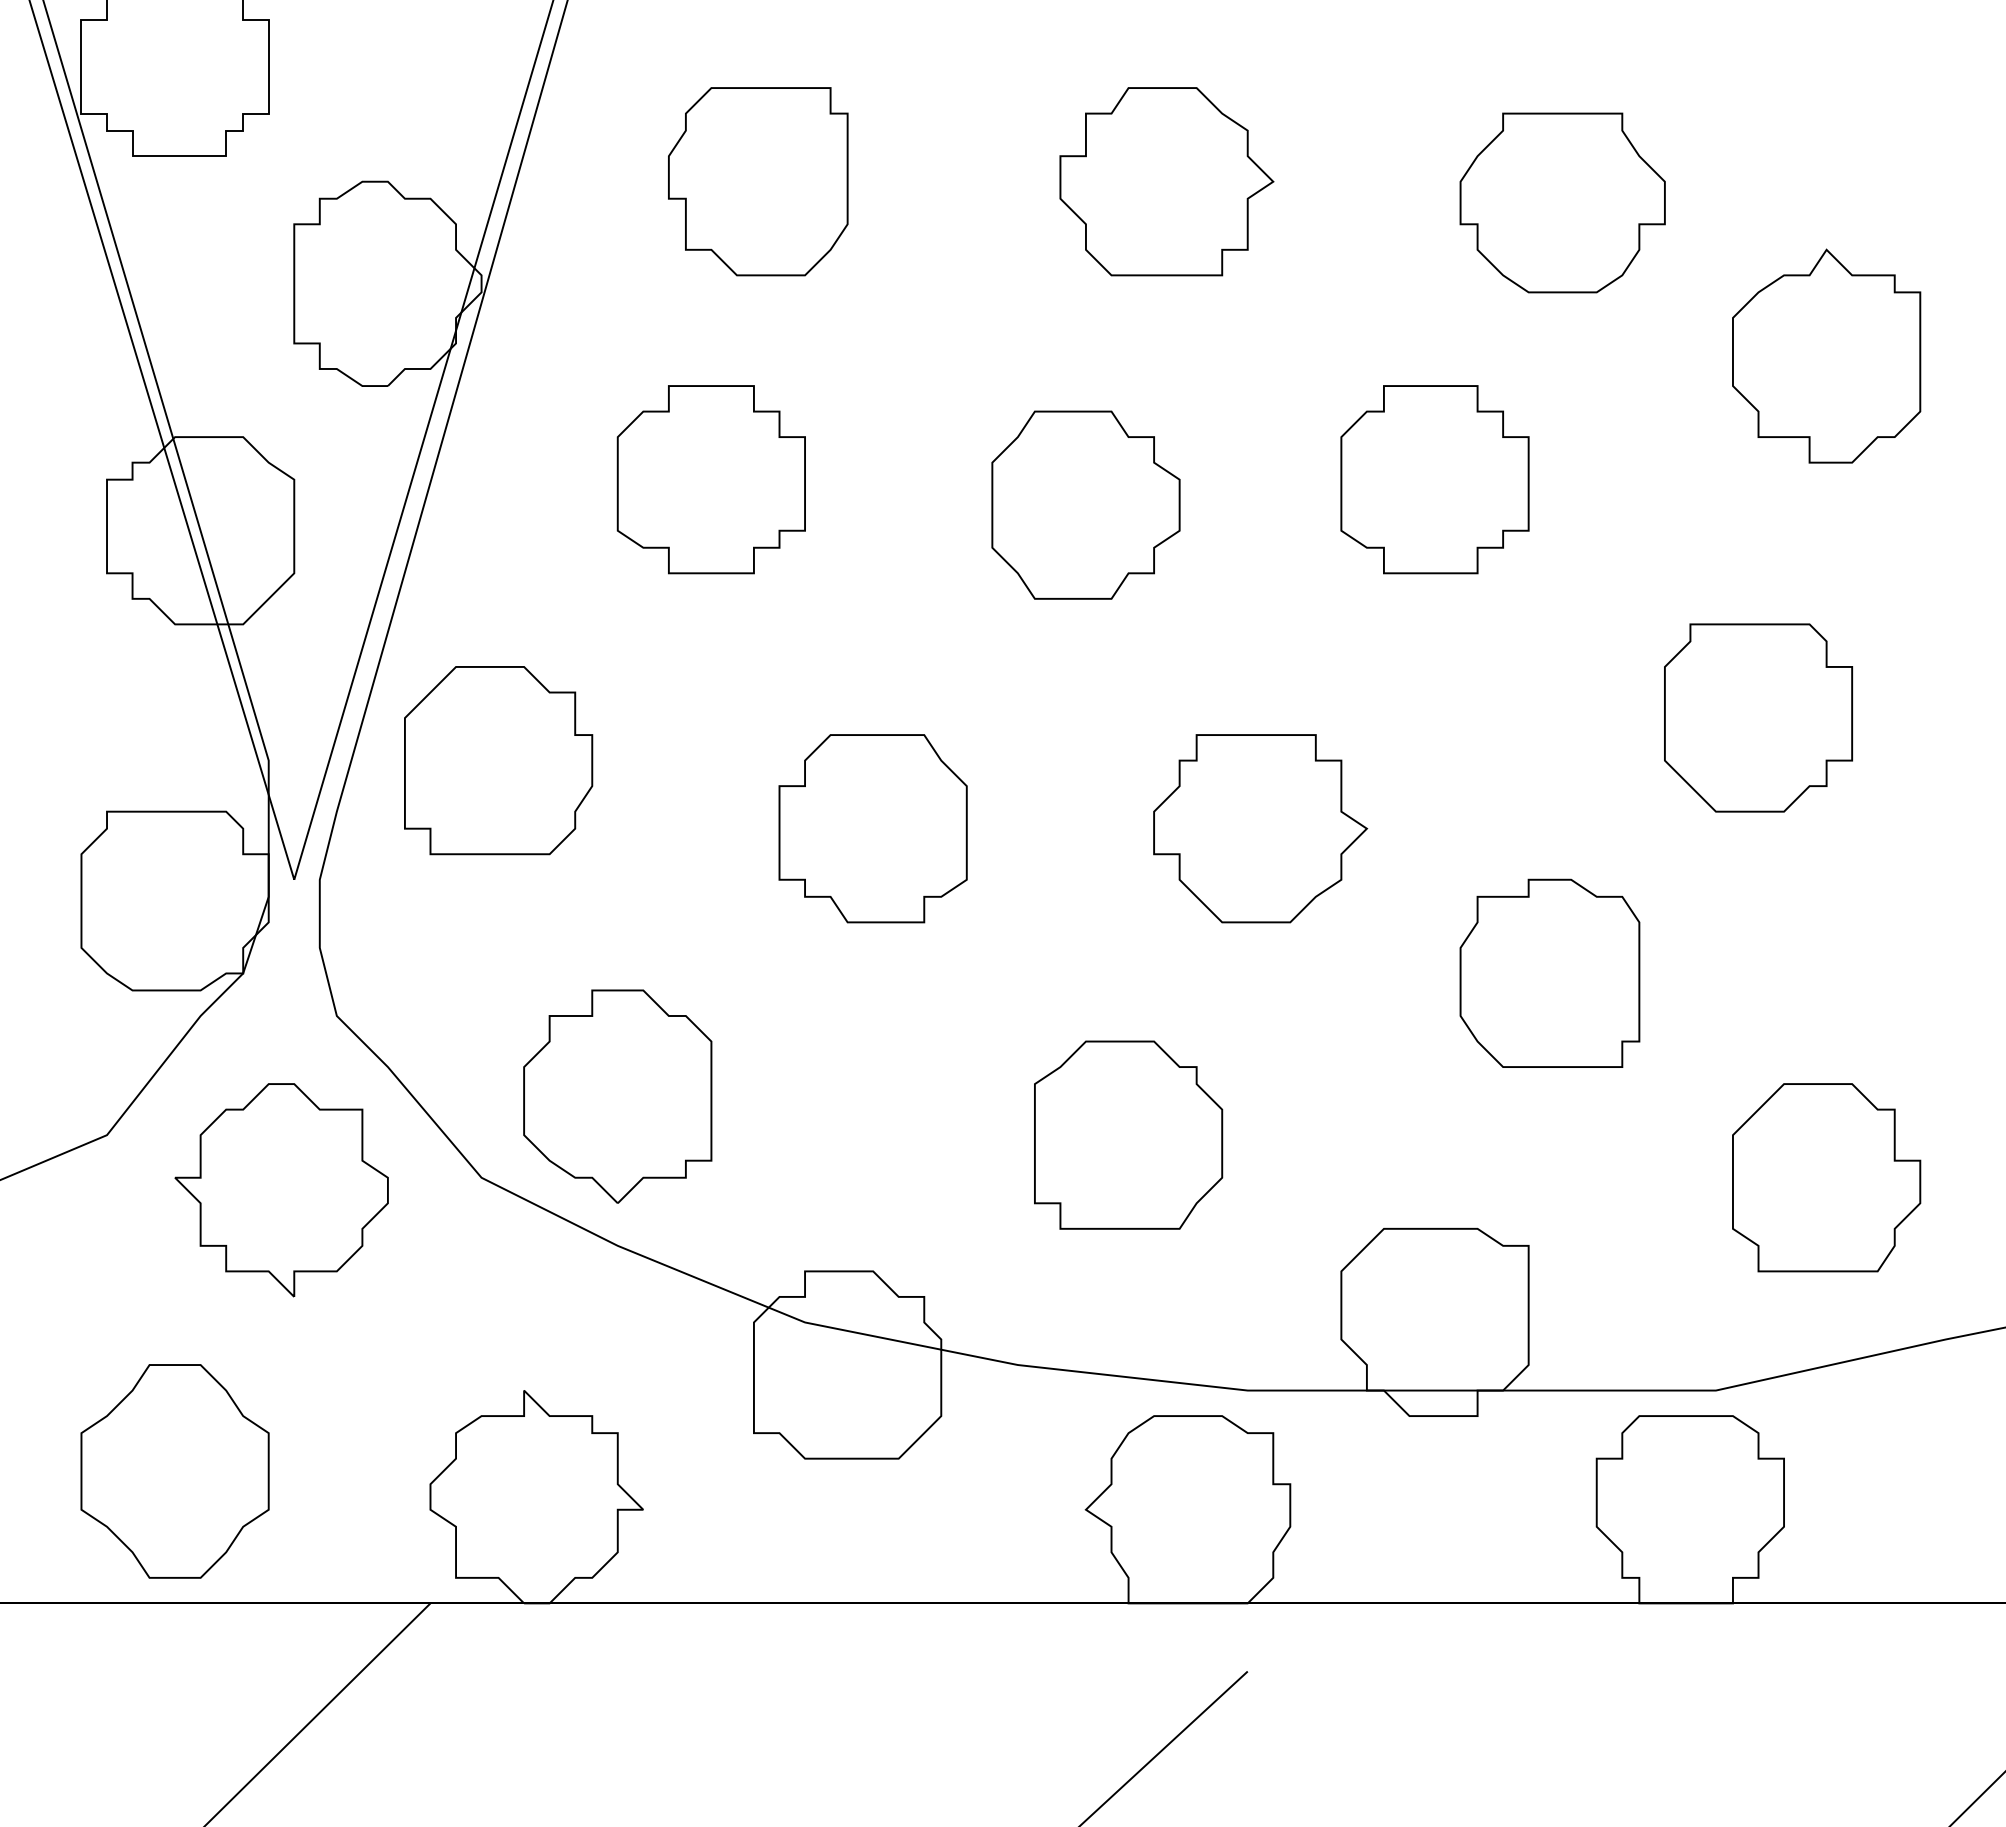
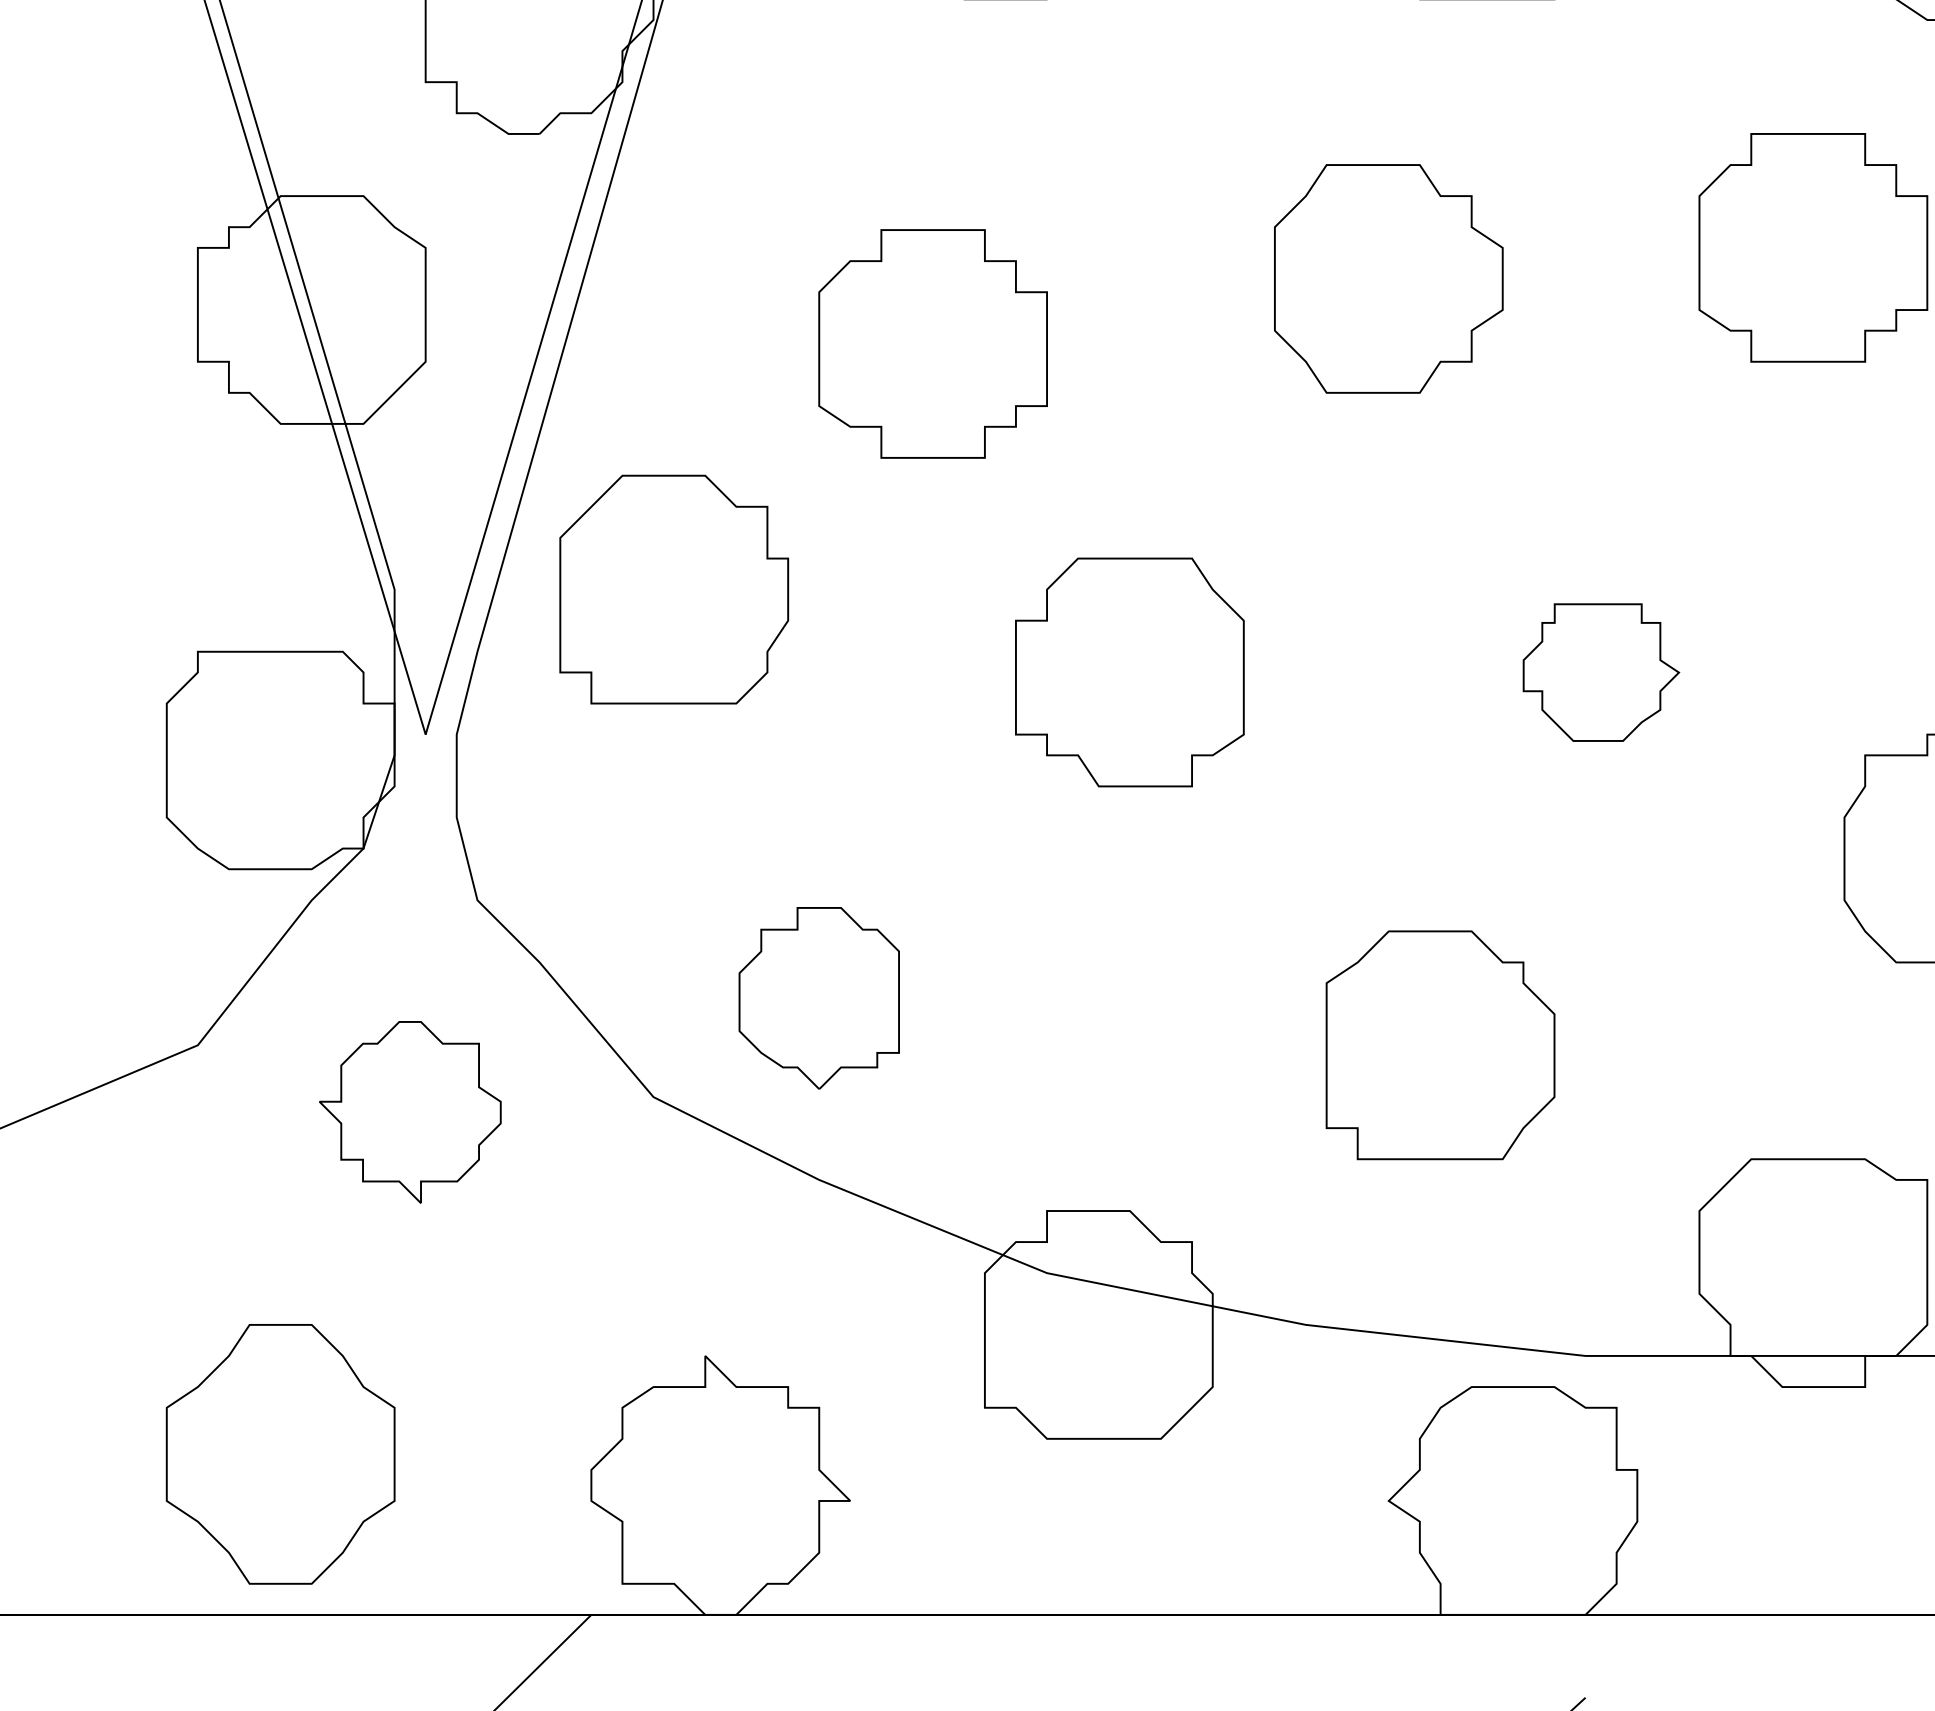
part: (710, 479) -> (932, 343), moved
part: (1260, 828) -> (1601, 672), size x0.6
part: (617, 1096) -> (818, 998), size x0.7
part: (281, 1190) -> (410, 1112), size x0.7

